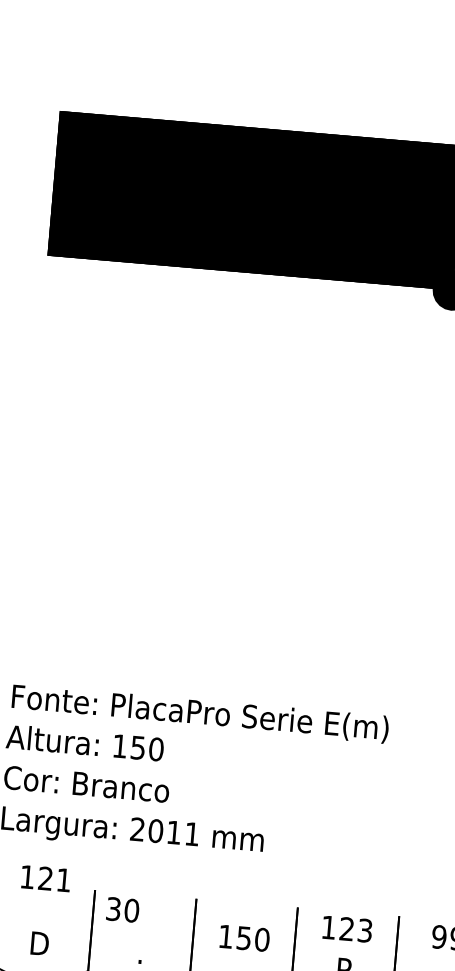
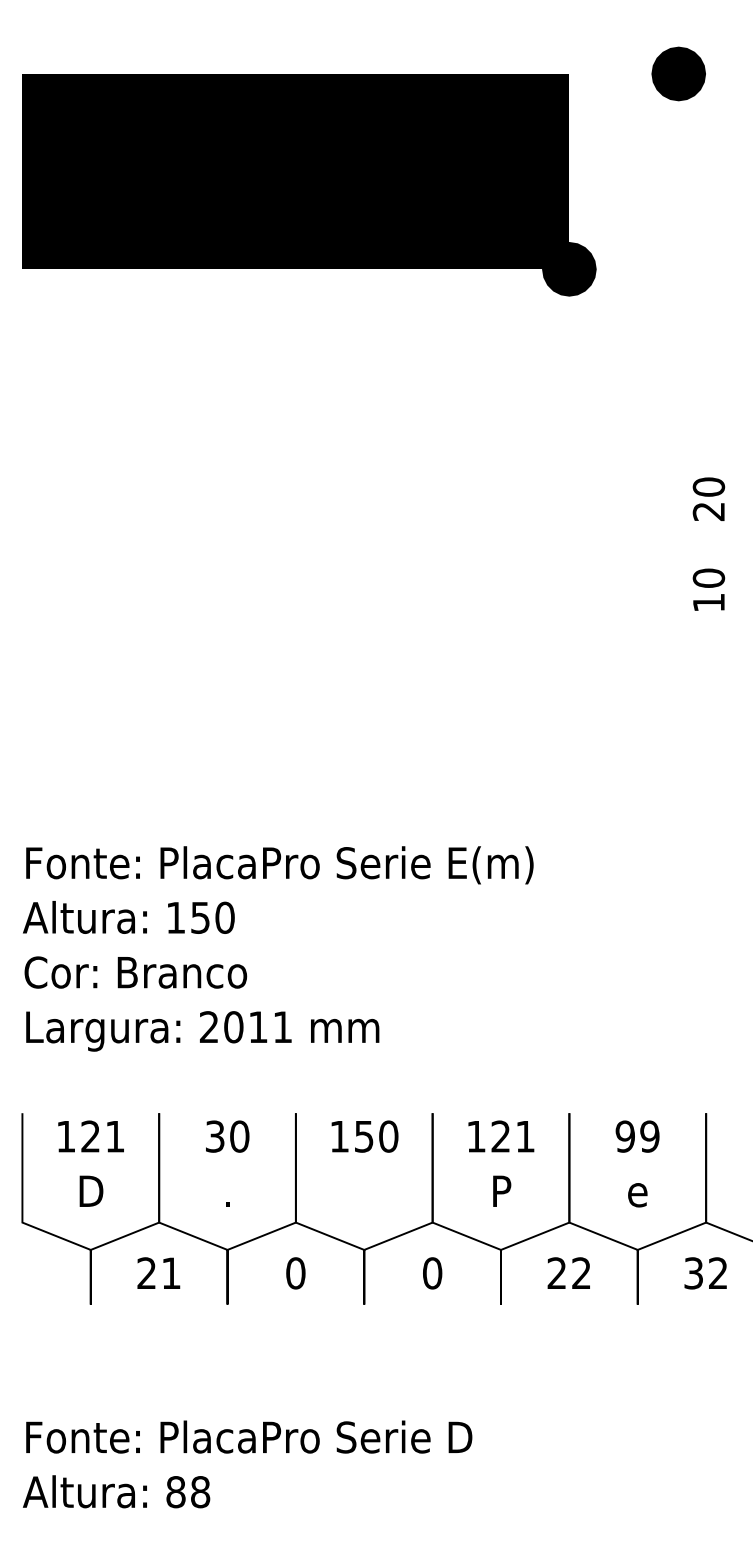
text: (45, 878) -> (90, 1136), moved
text: (122, 909) -> (227, 1136), moved
text: (365, 930) -> (525, 1136), 123 -> 121
text: (244, 938) -> (364, 1136), moved

